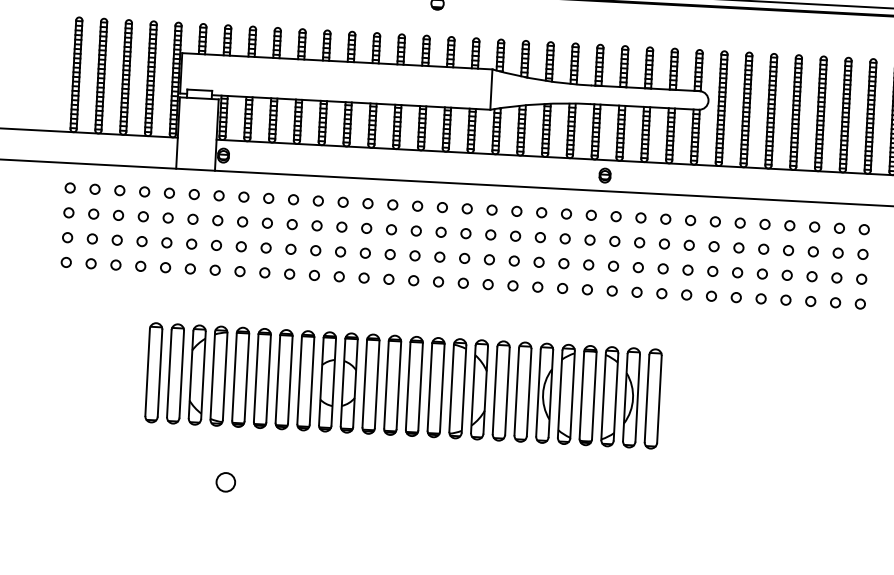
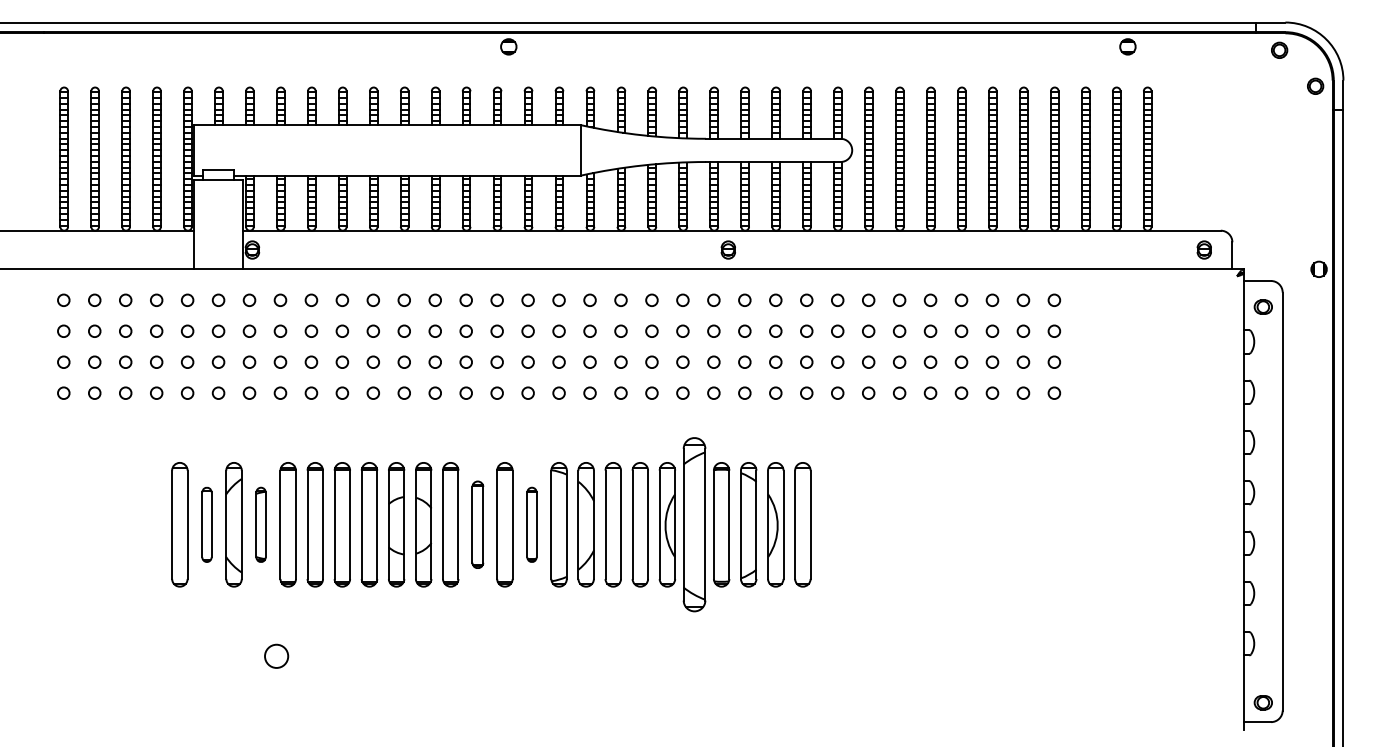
part: (175, 373) -> (206, 524), size x0.6
part: (218, 375) -> (260, 524), size x0.6
part: (392, 385) -> (477, 524), size x0.7
part: (435, 387) -> (531, 524), size x0.6
part: (566, 394) -> (694, 524), size x1.4

